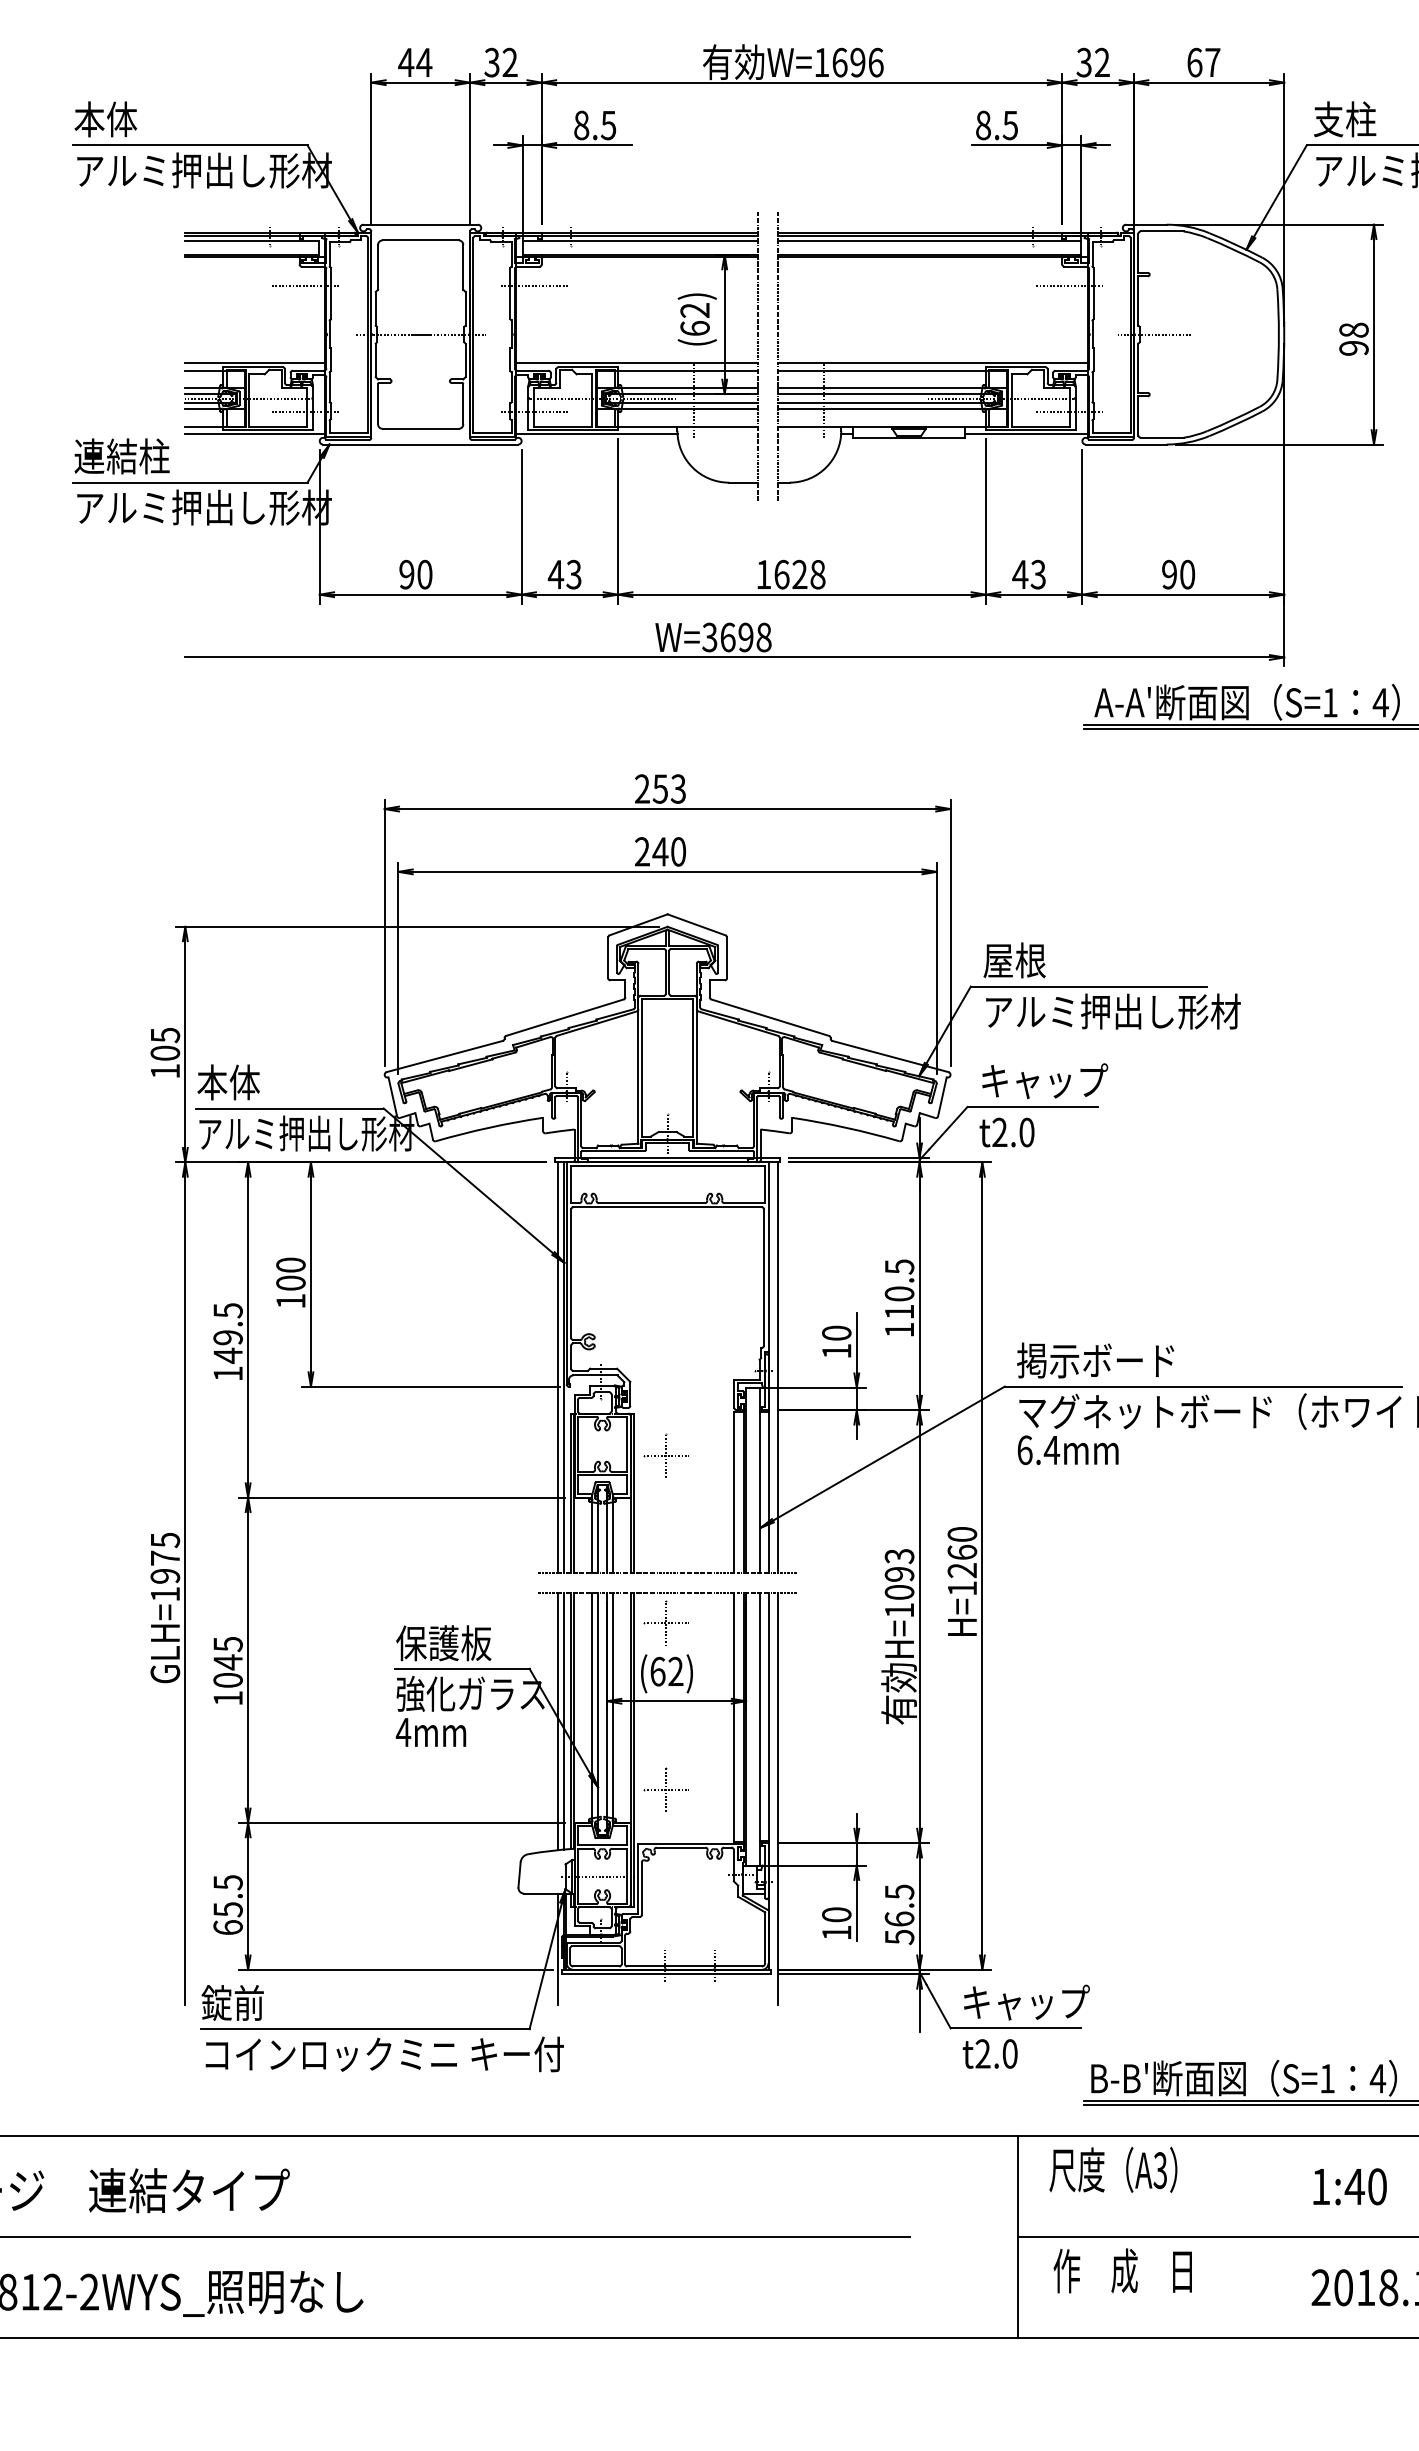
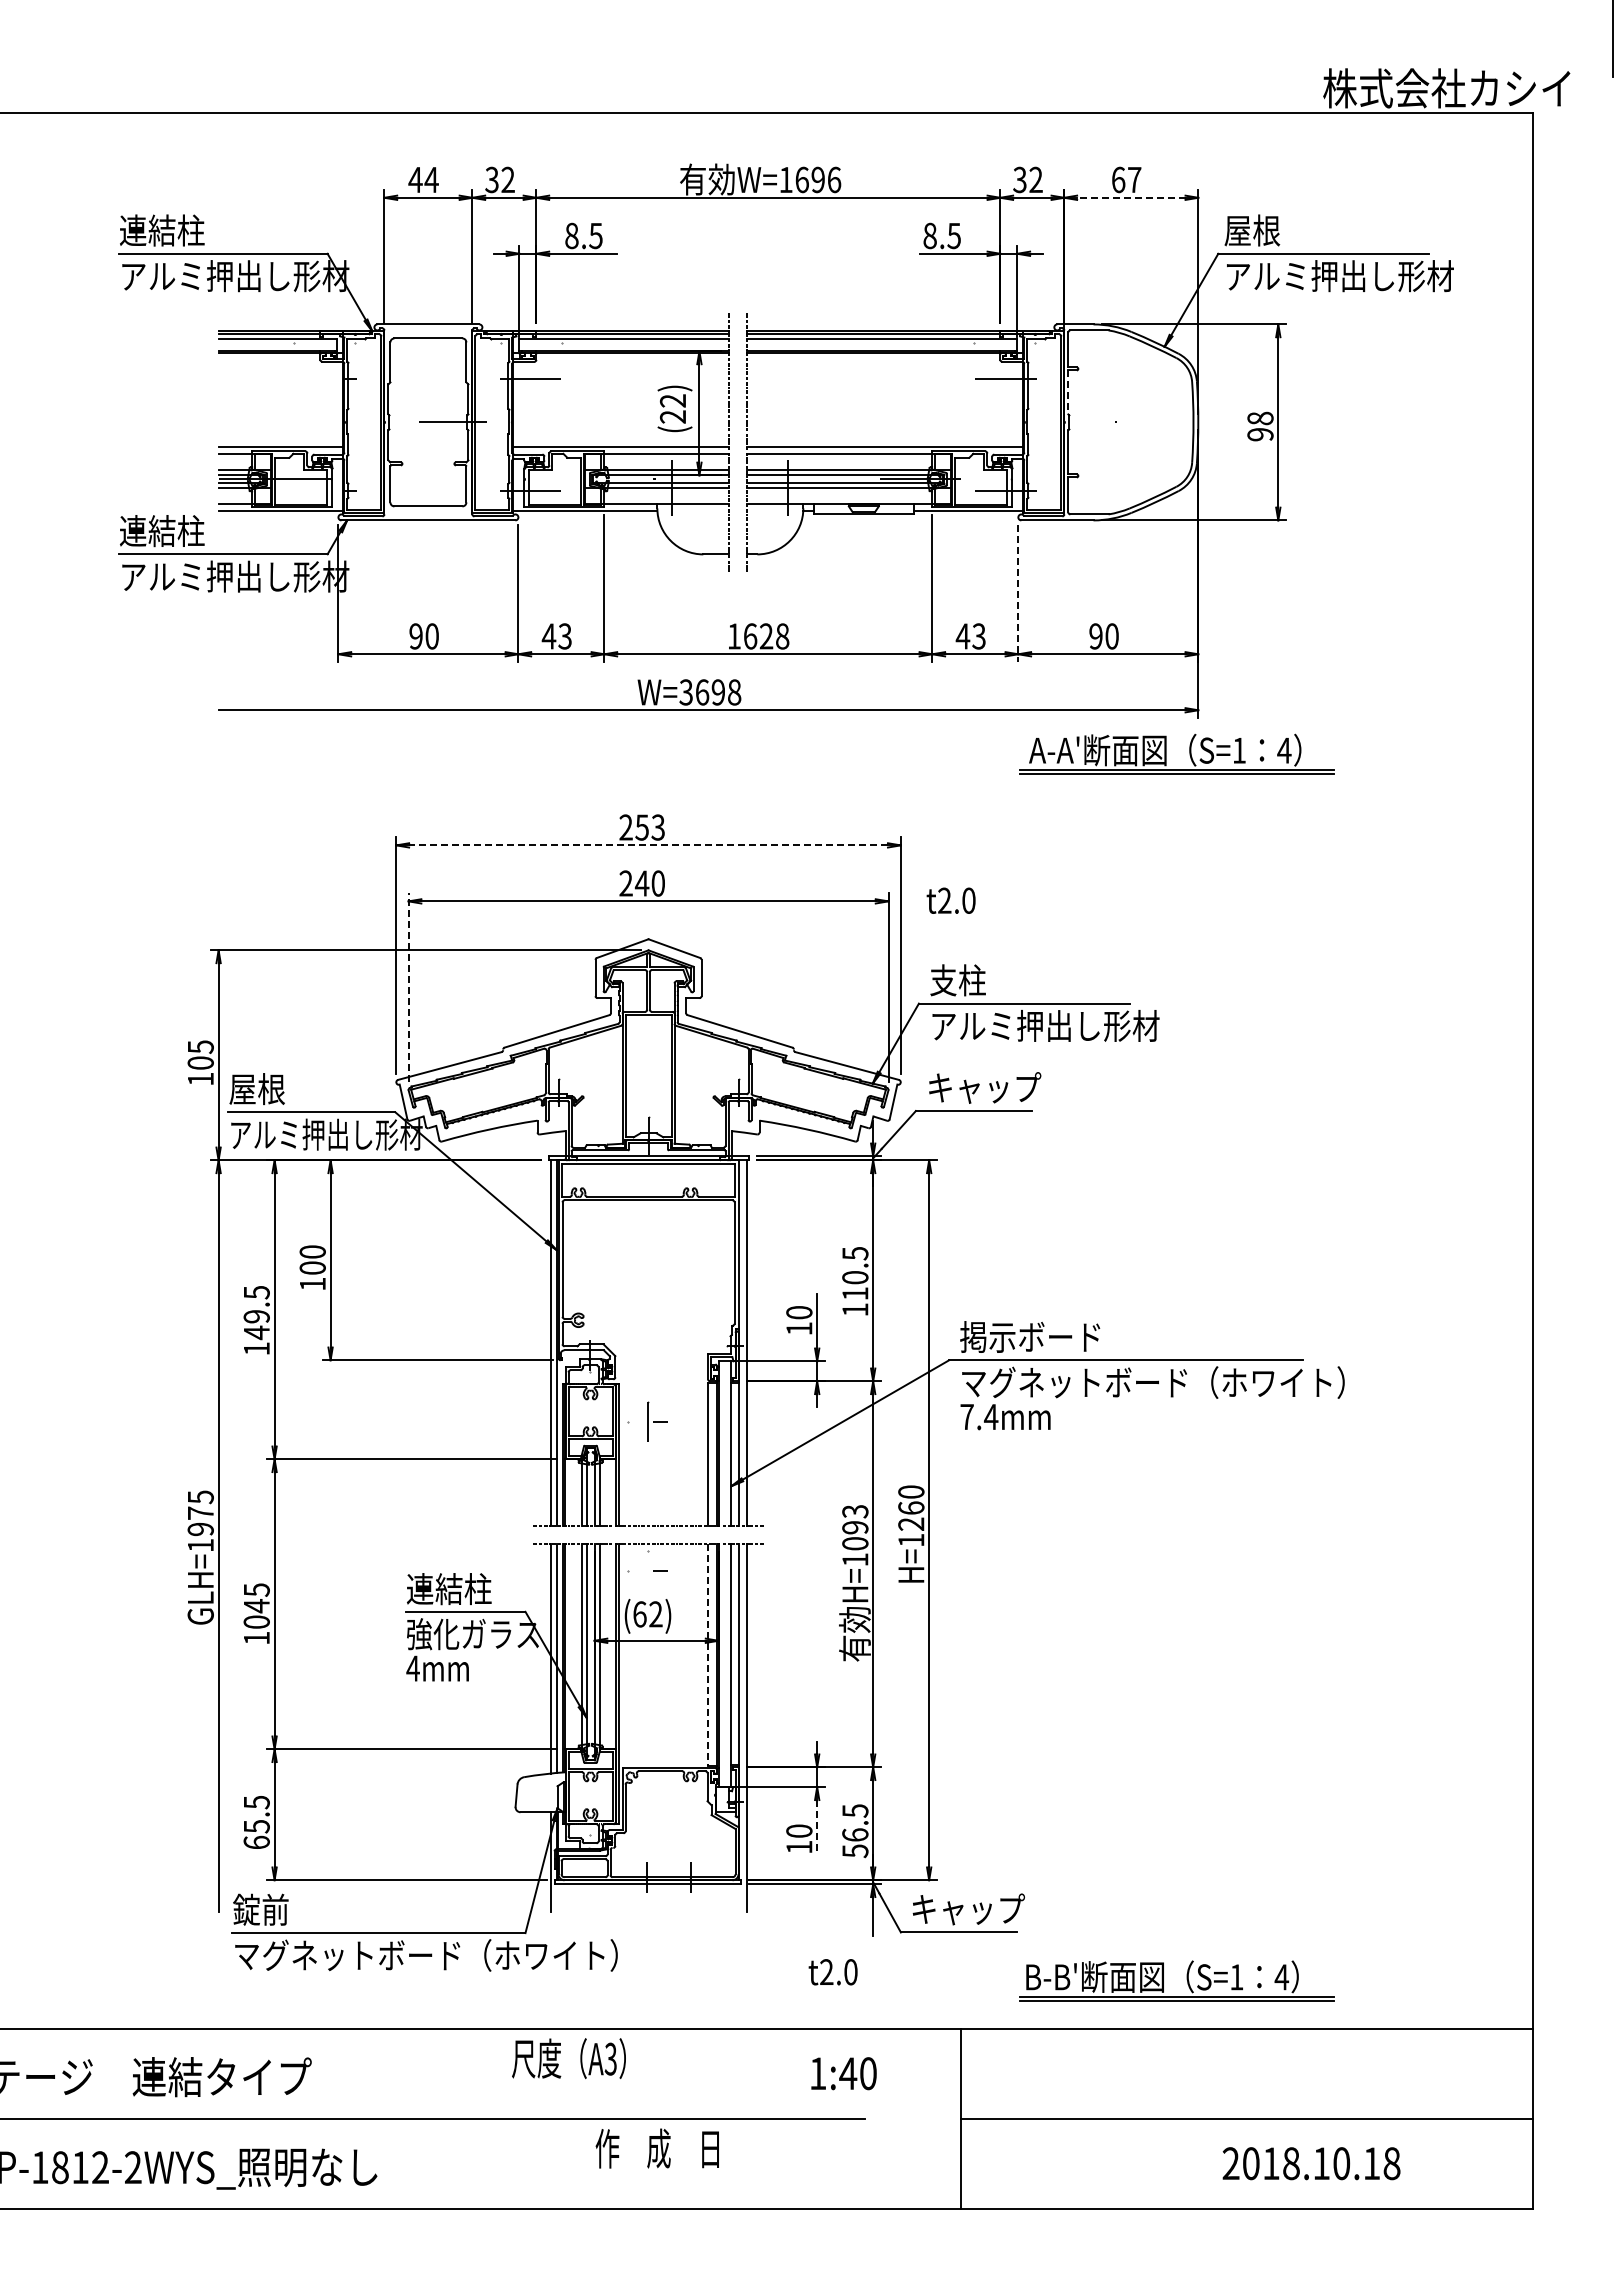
line: (1208, 82) -> (1130, 197), solid -> dashed
text: (122, 119) -> (162, 230), 本体 -> 連結柱
text: (1345, 119) -> (1252, 230), 支柱 -> 屋根
line: (1138, 301) -> (1068, 392), solid -> dashed
text: (694, 327) -> (672, 416), (62) -> (22)
line: (1082, 527) -> (1018, 594), solid -> dashed
line: (667, 809) -> (648, 845), solid -> dashed
text: (1014, 960) -> (957, 980), 屋根 -> 支柱
line: (398, 968) -> (408, 987), solid -> dashed
text: (228, 1082) -> (257, 1089), 本体 -> 屋根
text: (1006, 1132) -> (950, 900), moved
text: (1024, 1449) -> (966, 1416), 6.4mm -> 7.4mm
text: (443, 1643) -> (448, 1589), 保護板 -> 連結柱
line: (734, 1717) -> (708, 1655), solid -> dashed
part: (666, 1789) -> (647, 1719), removed
line: (857, 1910) -> (817, 1827), solid -> dashed
text: (418, 2054) -> (426, 1955), コインロックミニ キー付 -> マグネットボード（ホワイト）
text: (989, 2054) -> (832, 1972), moved
text: (1112, 2169) -> (568, 2058), moved
text: (1349, 2186) -> (843, 2073), moved
text: (1121, 2270) -> (656, 2148), moved

